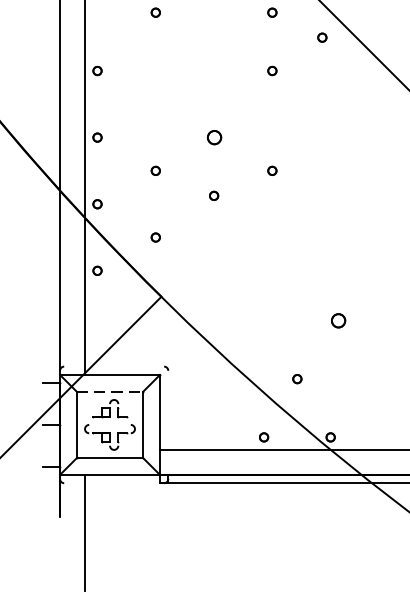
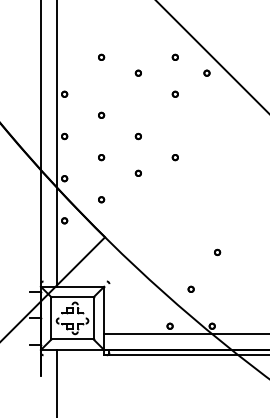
part: (212, 36) -> (137, 72), added
part: (155, 102) -> (101, 114), added
part: (212, 137) -> (137, 136), size x0.62
part: (338, 320) -> (217, 252), size x0.62
line: (111, 391) -> (73, 297), dashed -> solid

